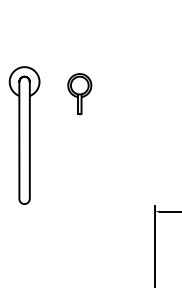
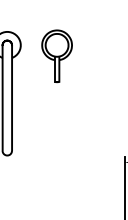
part: (79, 93) -> (56, 55), size x1.43

